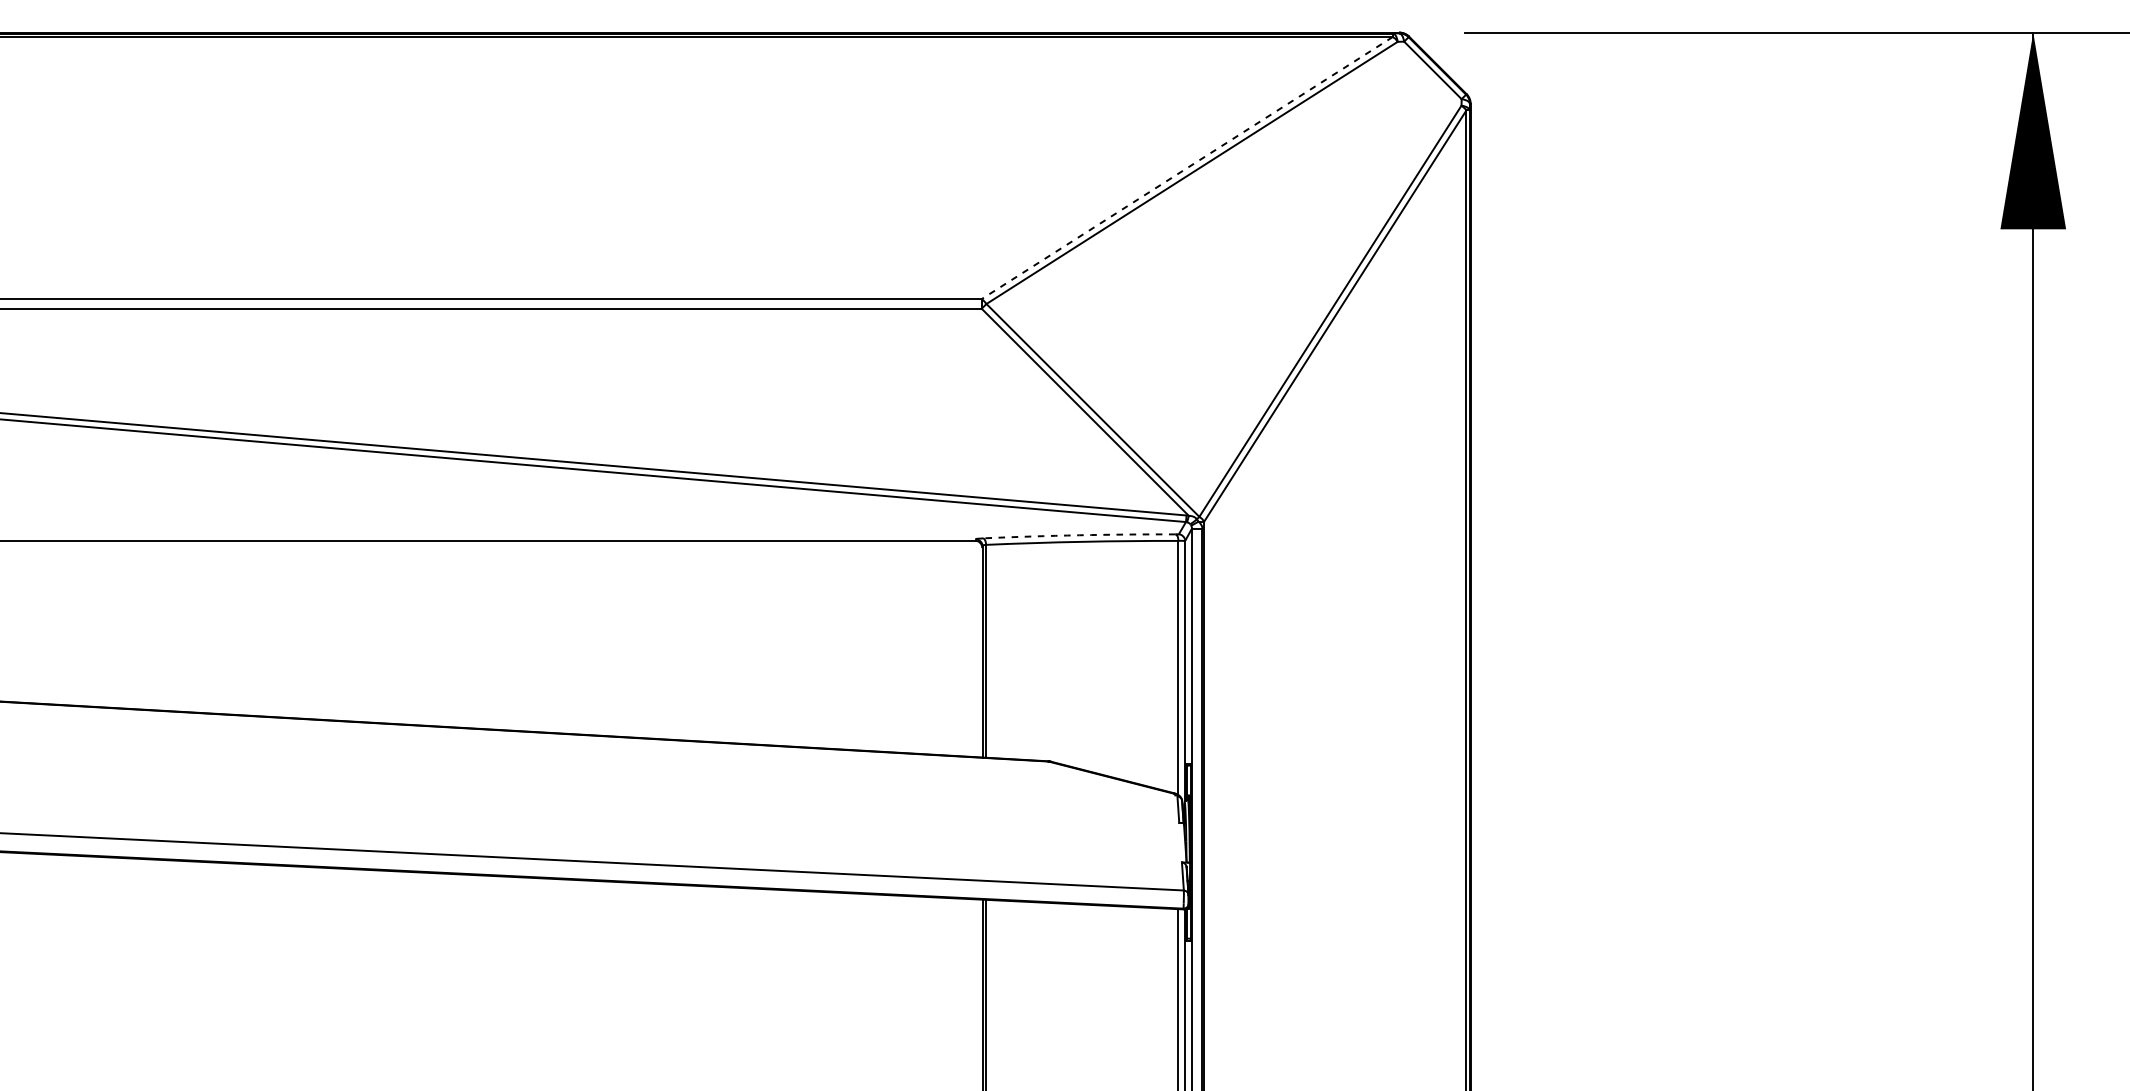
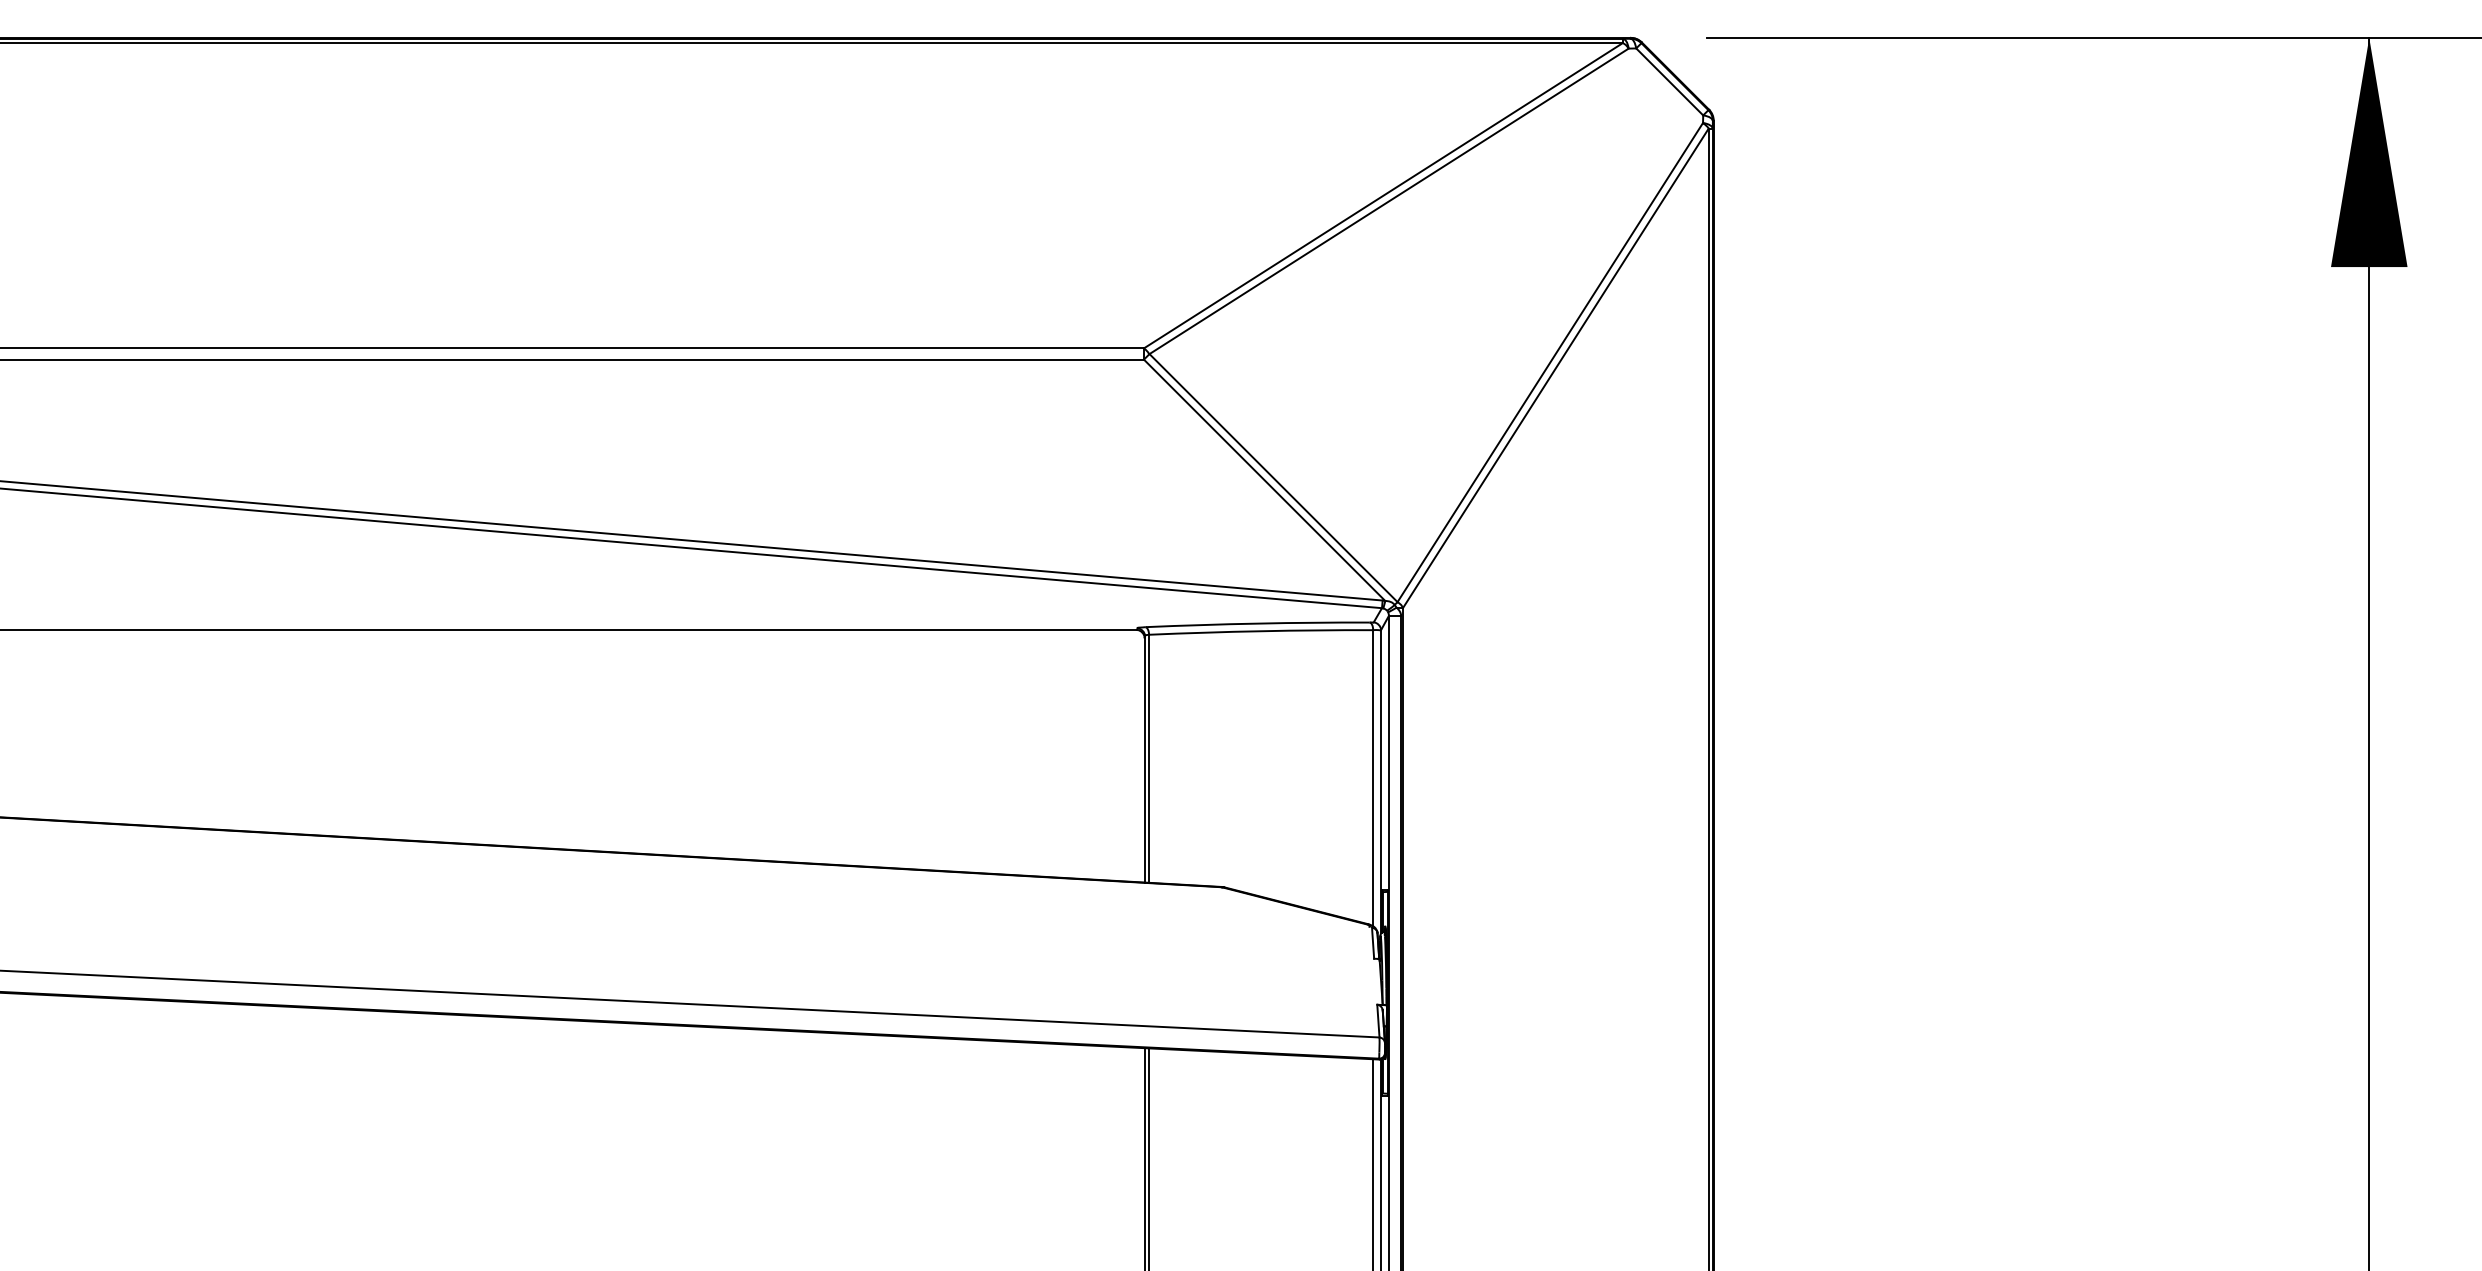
line: (1187, 167) -> (1383, 195), dashed -> solid
arc: (1079, 535) -> (1257, 623), dashed -> solid

